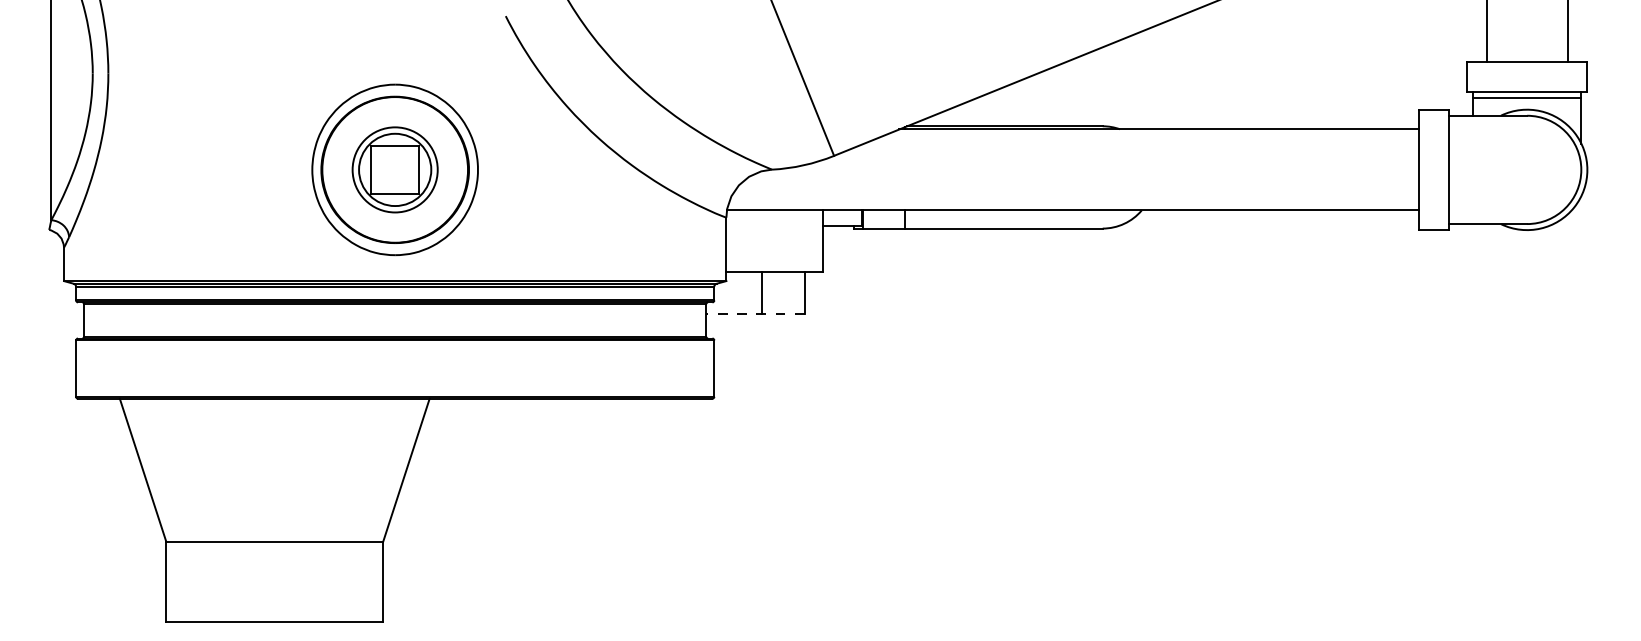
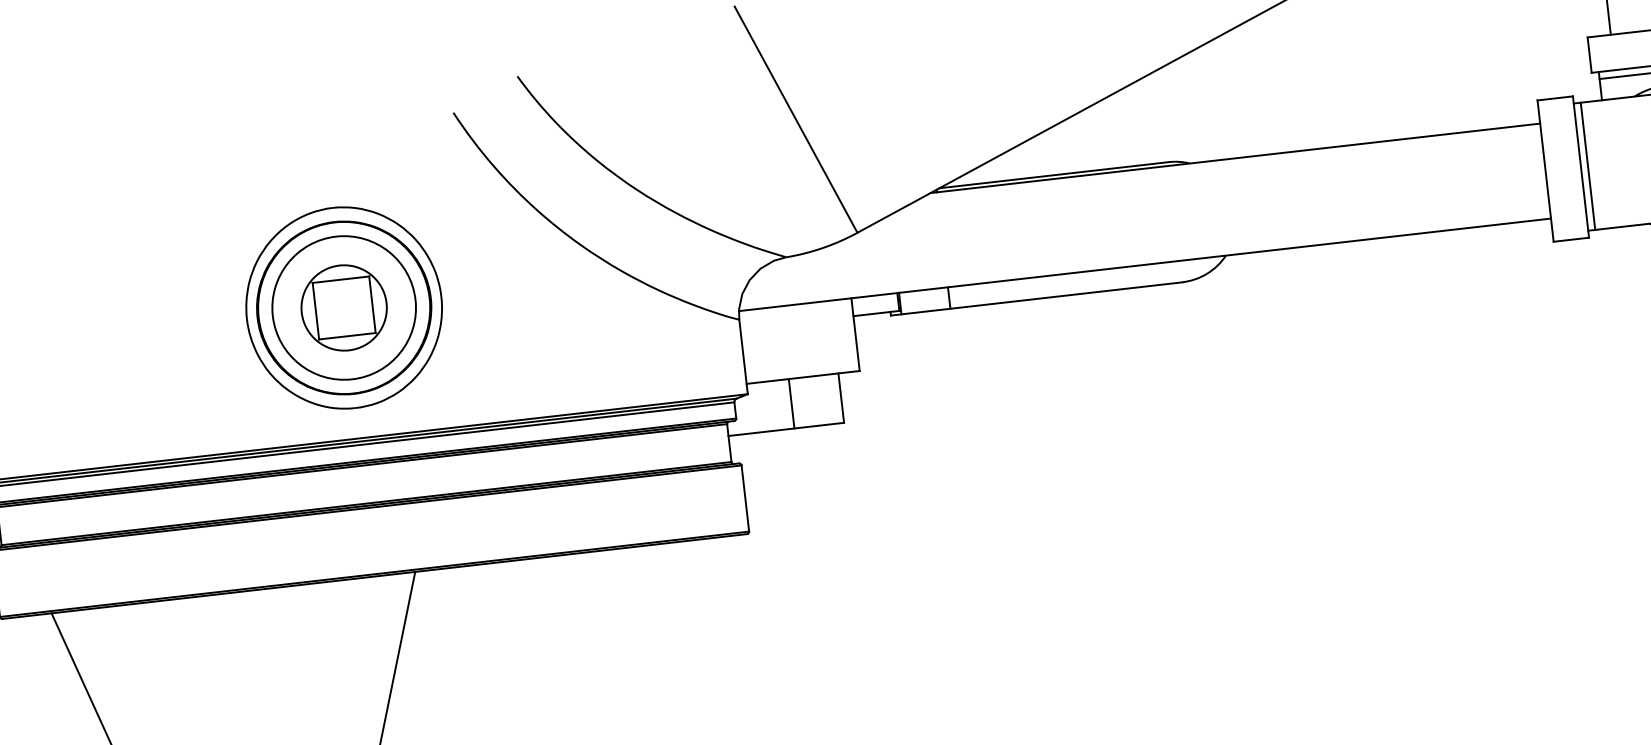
circle: (394, 169) -> (343, 307), size x1.43
line: (1454, 169) -> (1587, 165), added
line: (754, 314) -> (785, 429), dashed -> solid

